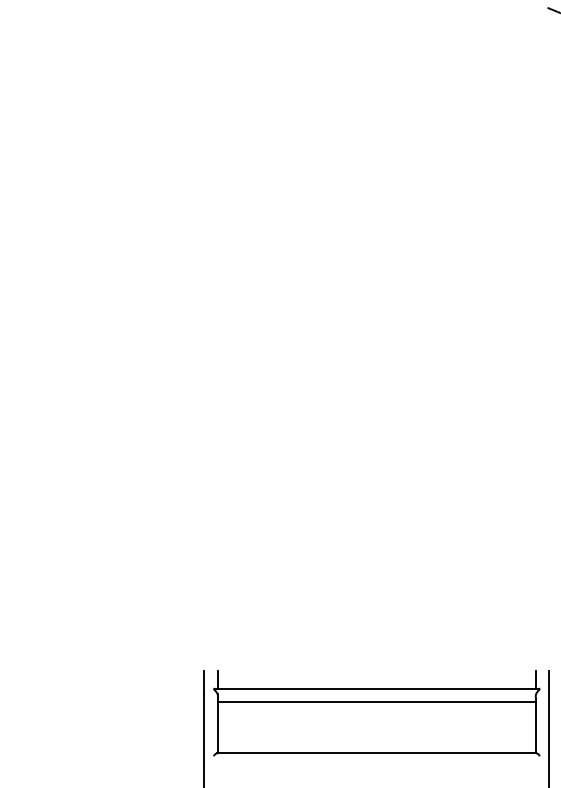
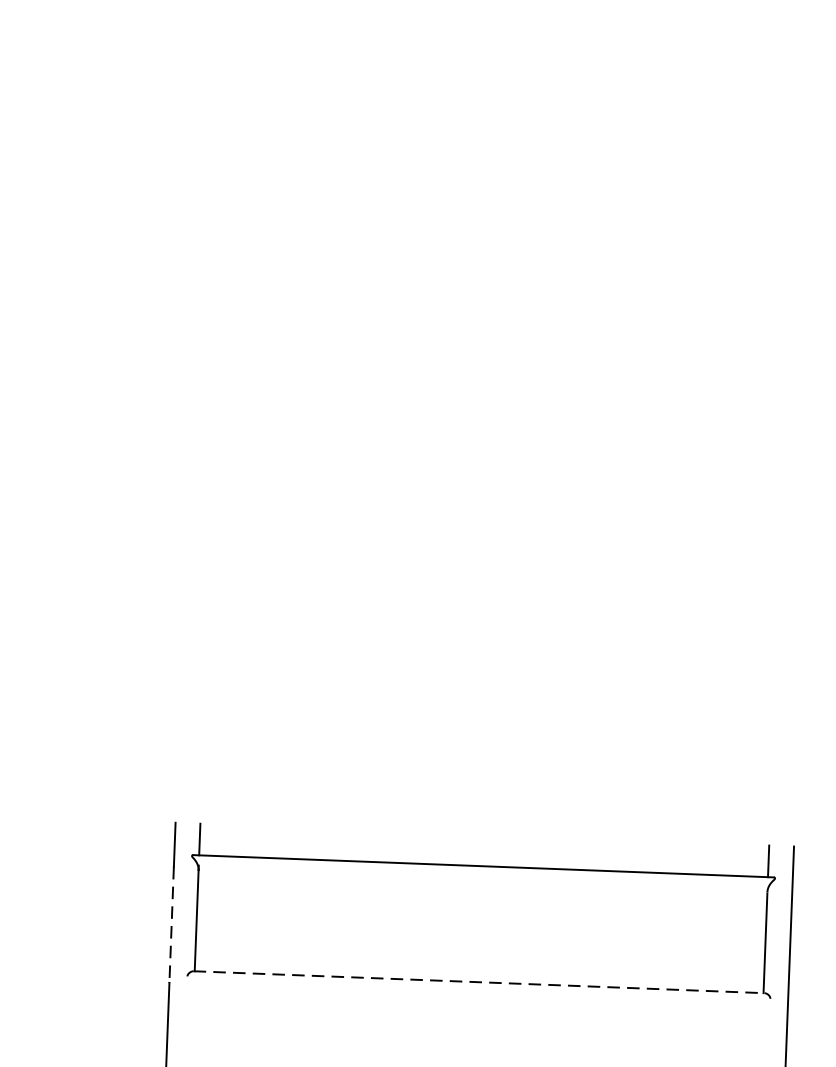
line: (376, 702) -> (482, 891), removed
line: (204, 728) -> (172, 925), solid -> dashed
line: (377, 753) -> (480, 982), solid -> dashed

